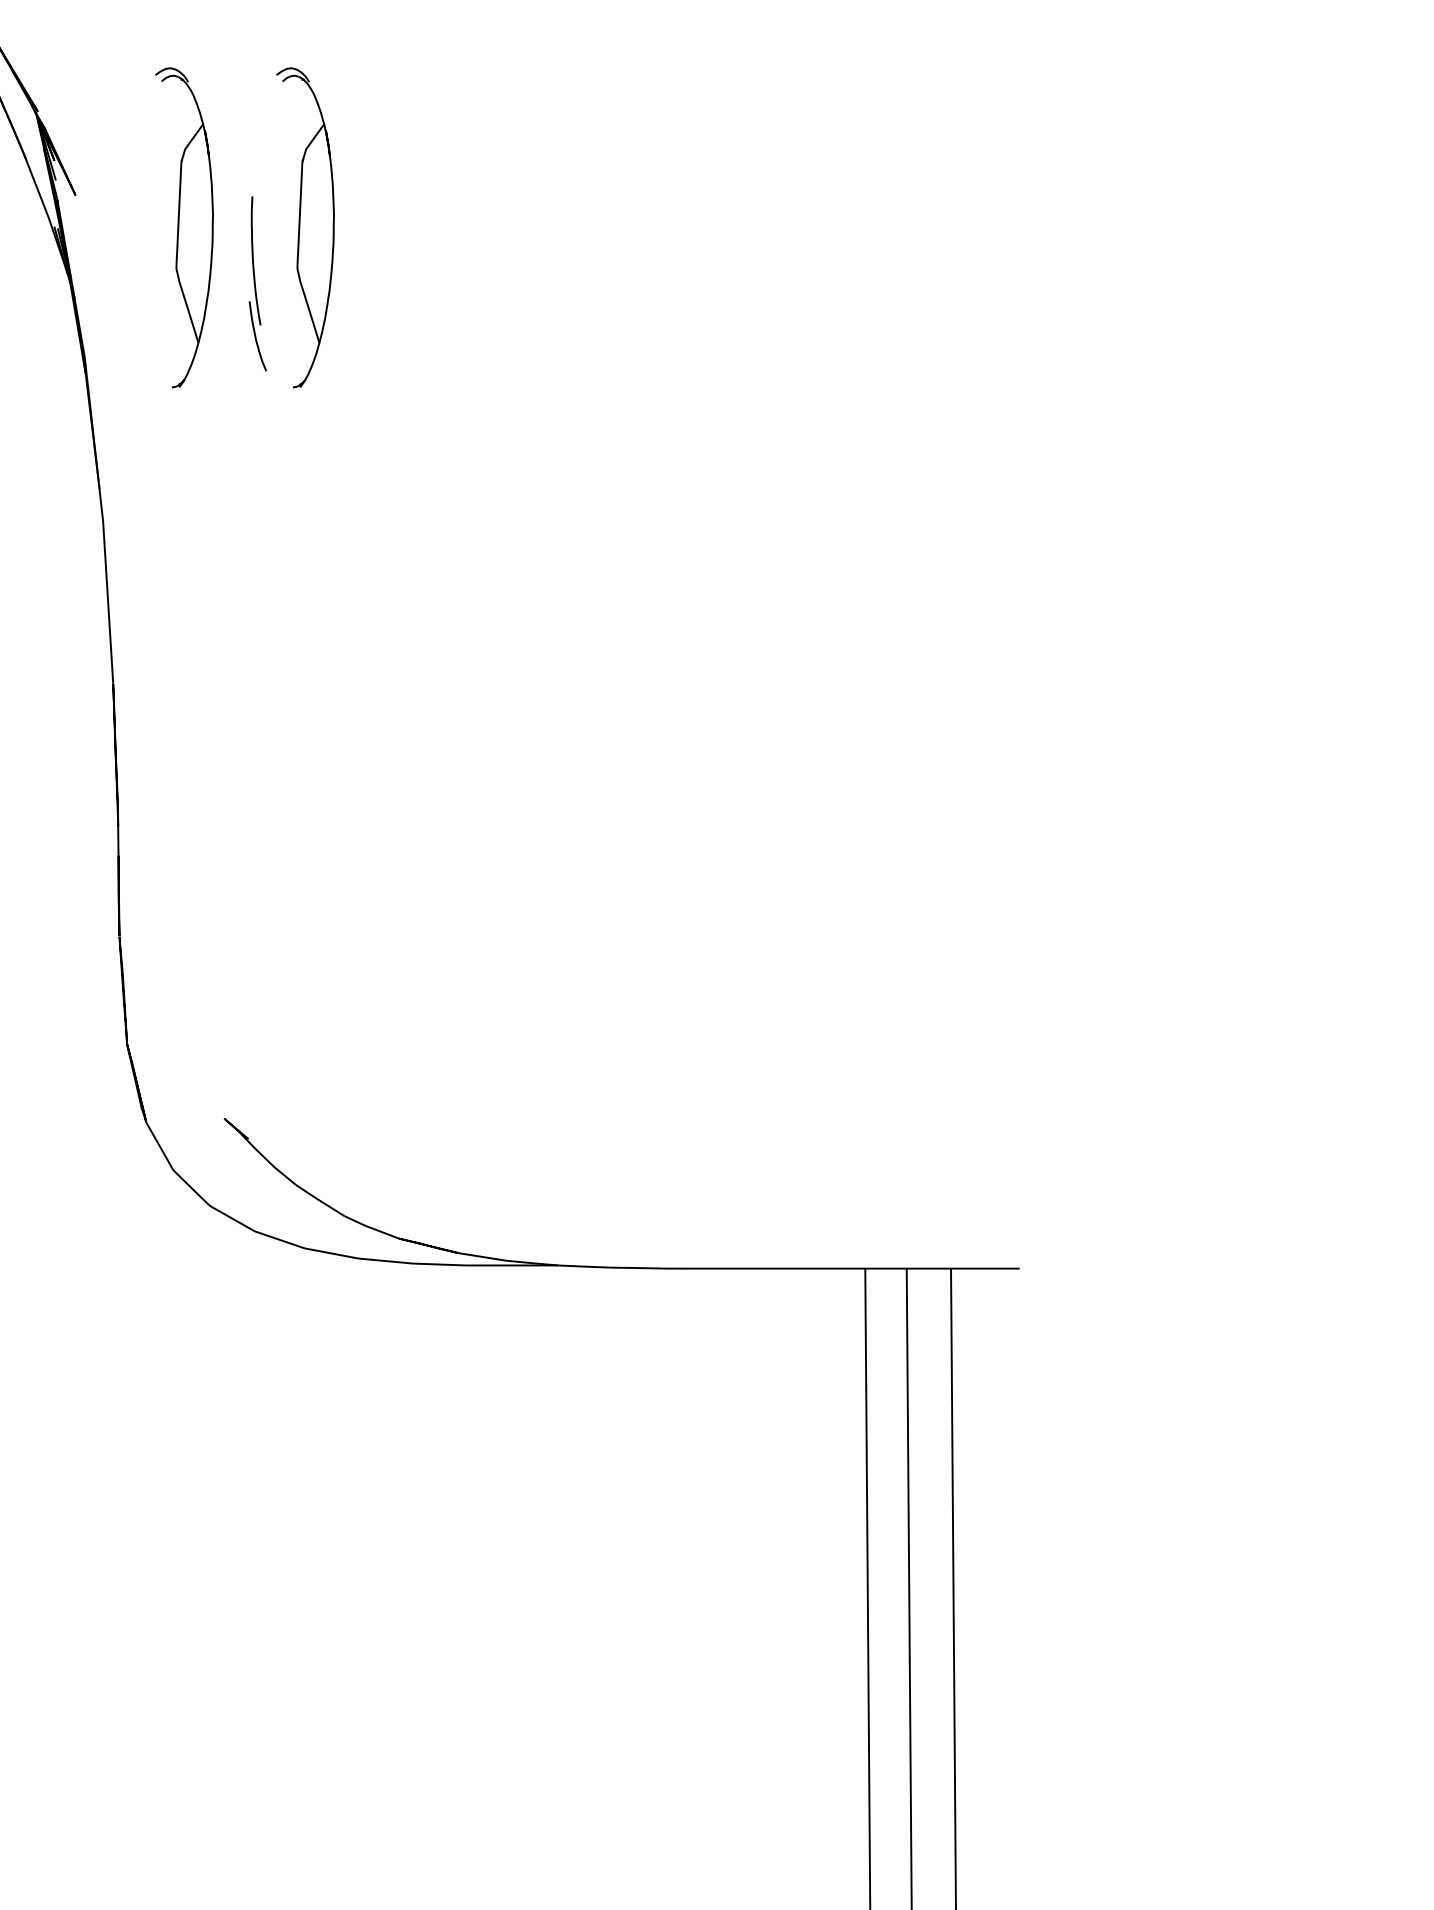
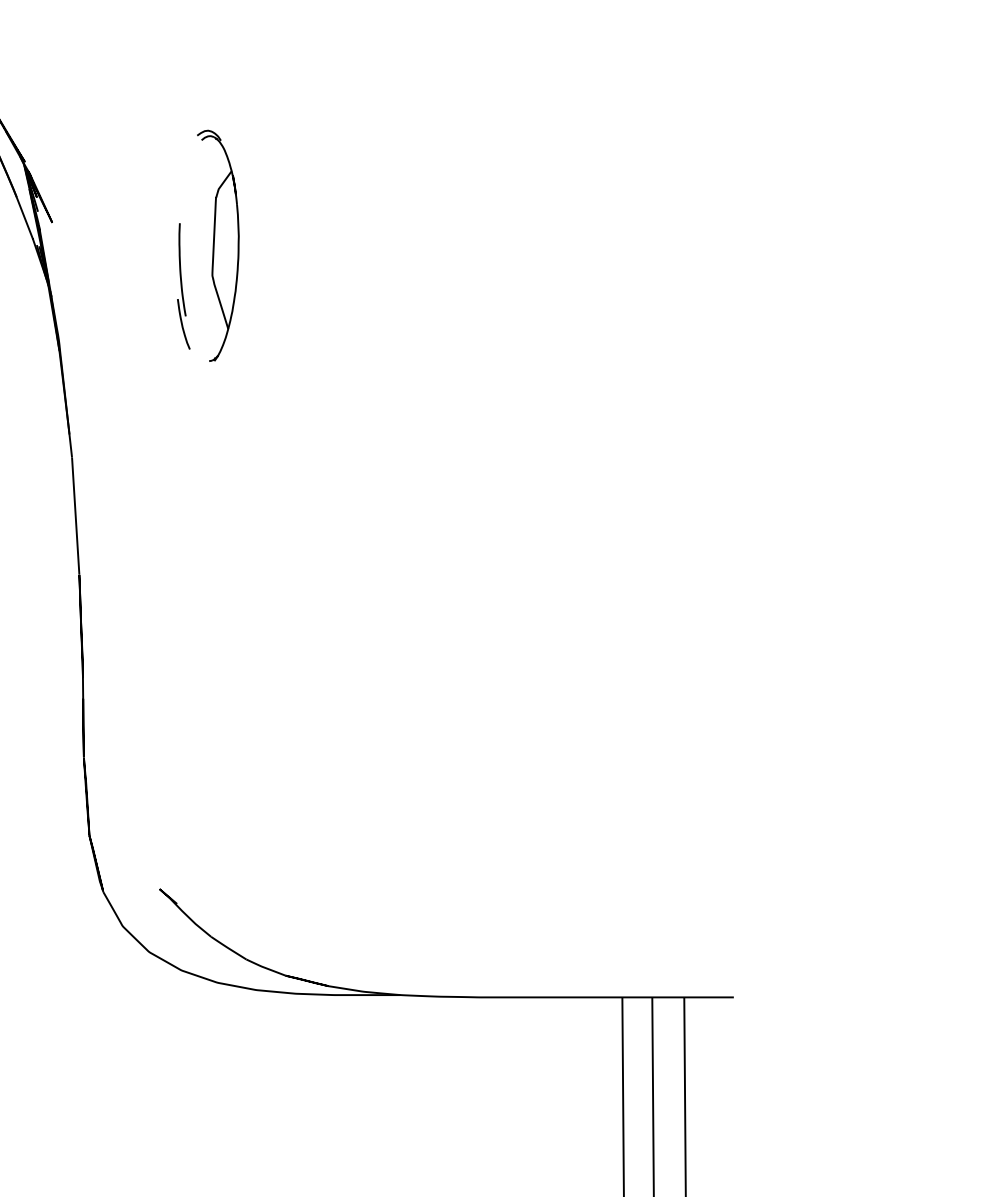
part: (184, 227) -> (130, 245), removed

